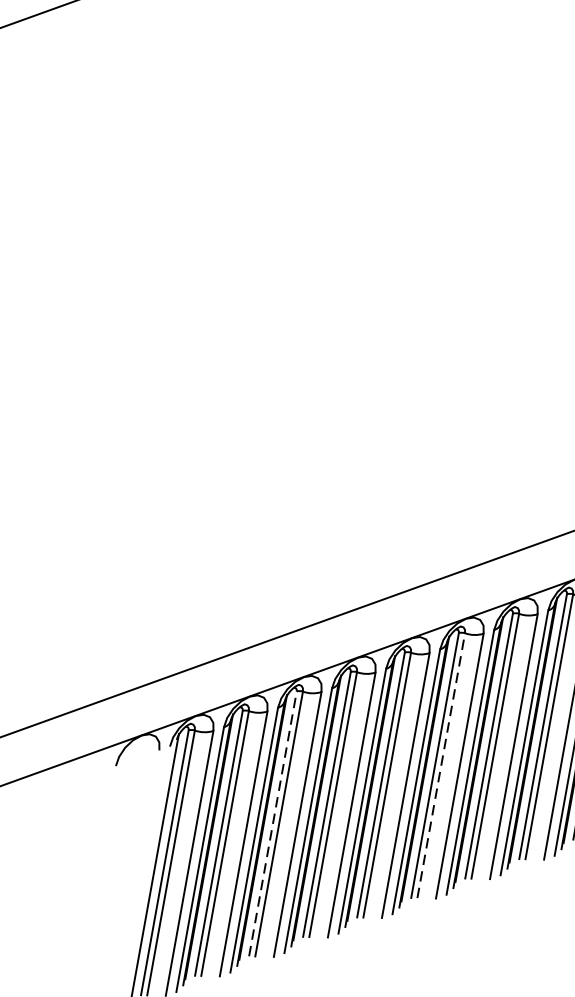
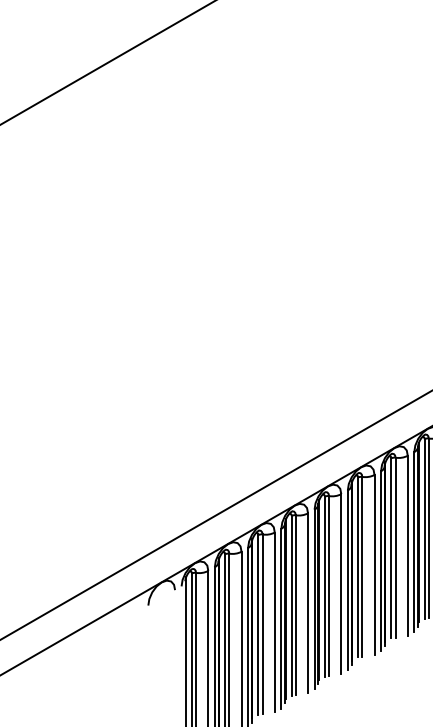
line: (441, 765) -> (362, 566), dashed -> solid
line: (272, 824) -> (258, 625), dashed -> solid

